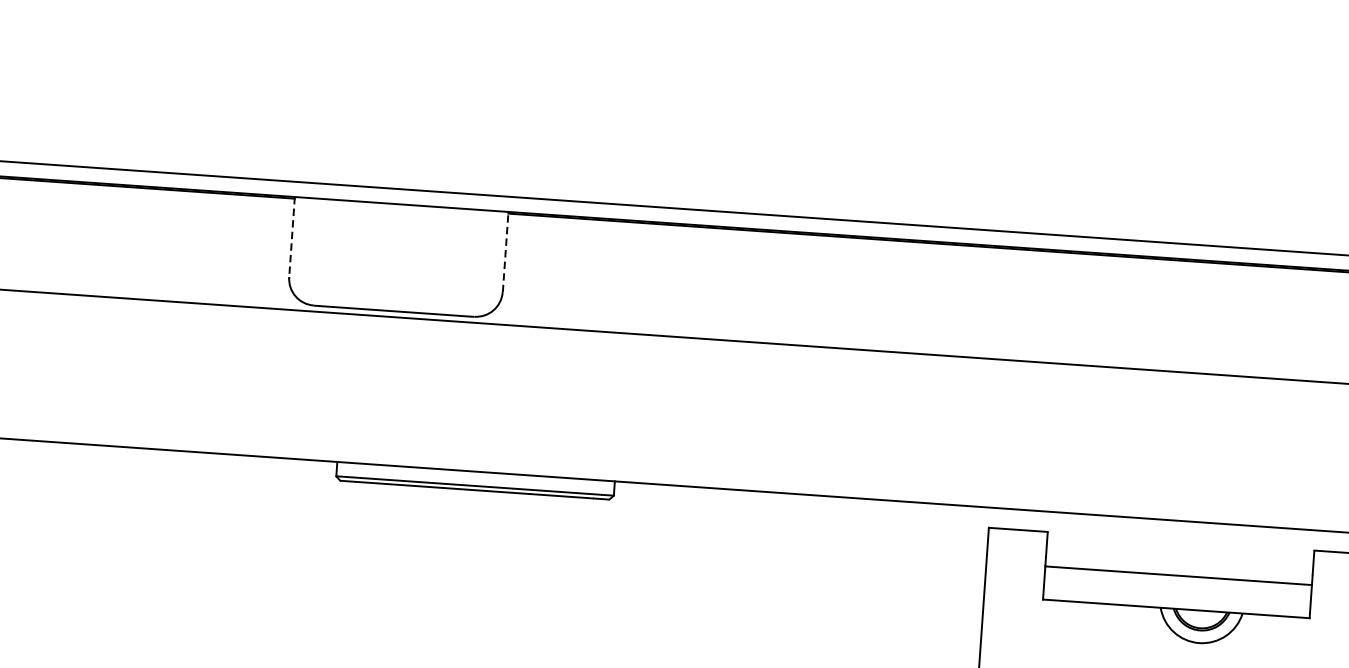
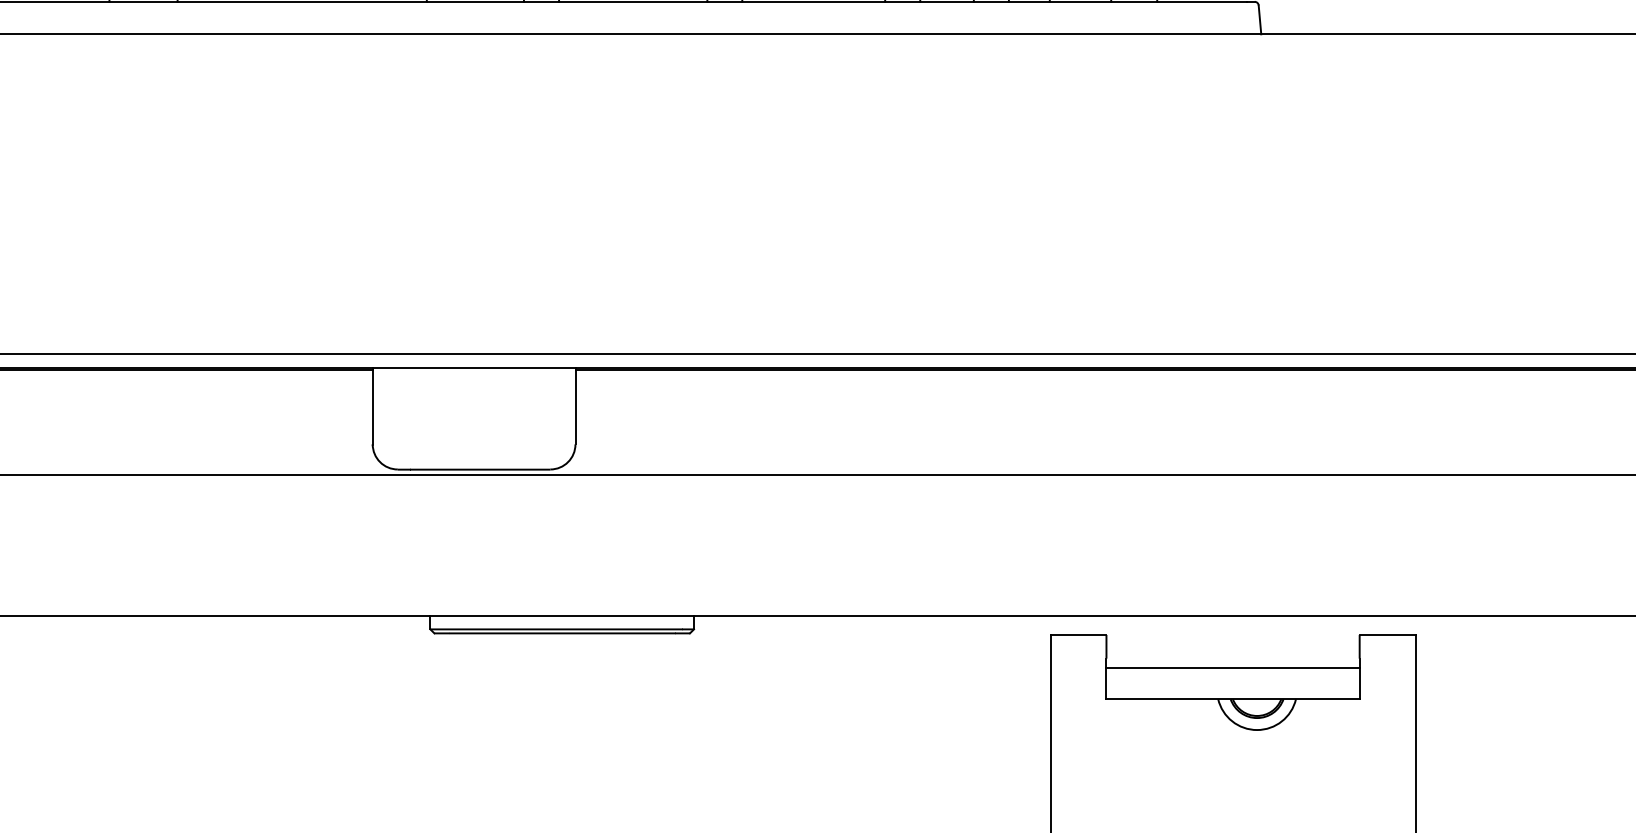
line: (291, 237) -> (372, 406), dashed -> solid
line: (505, 251) -> (575, 405), dashed -> solid

